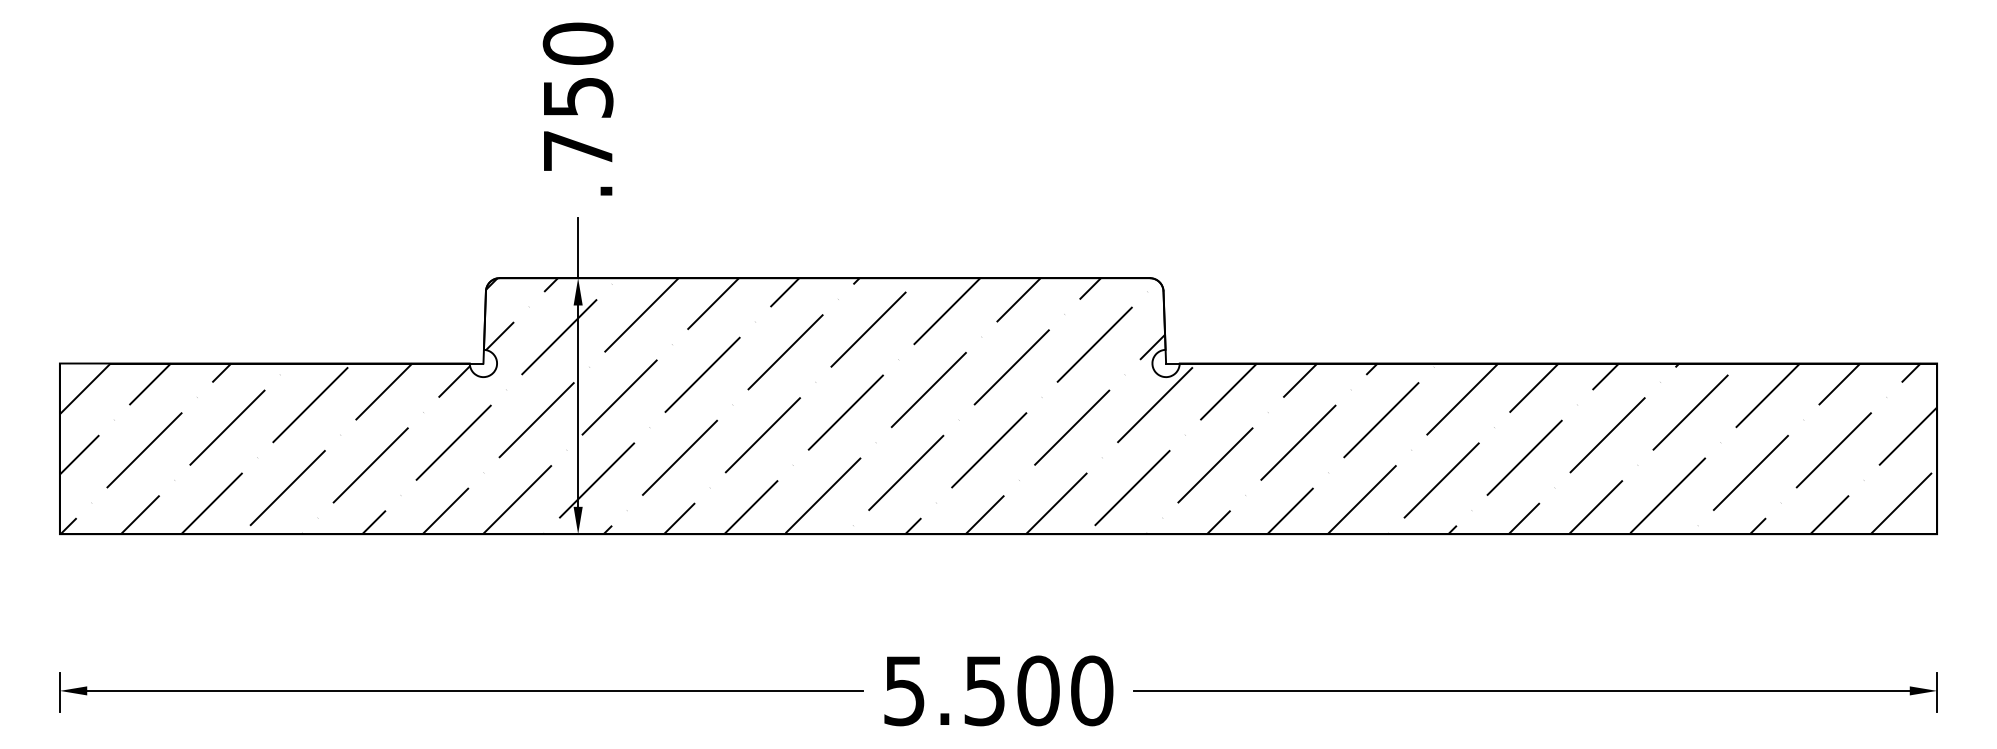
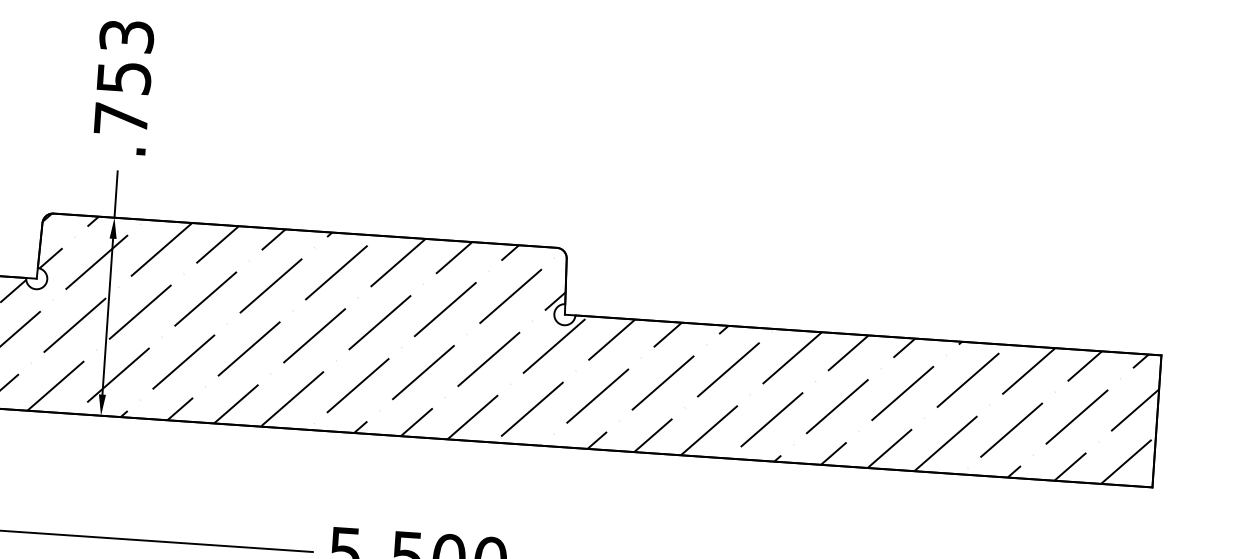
text: (577, 43) -> (126, 36), .750 -> .753

